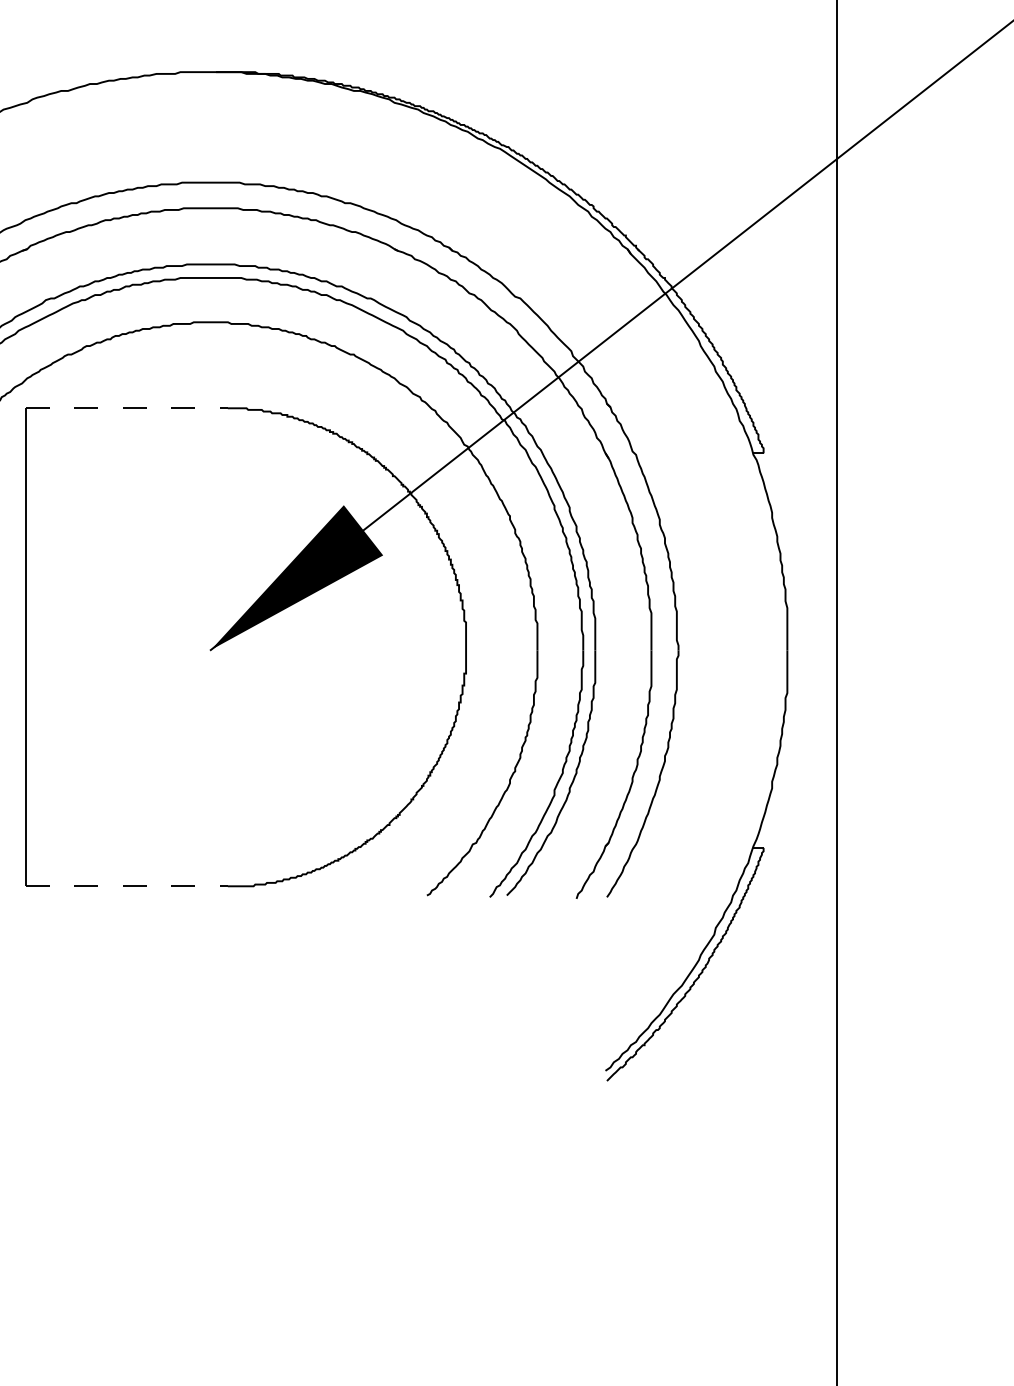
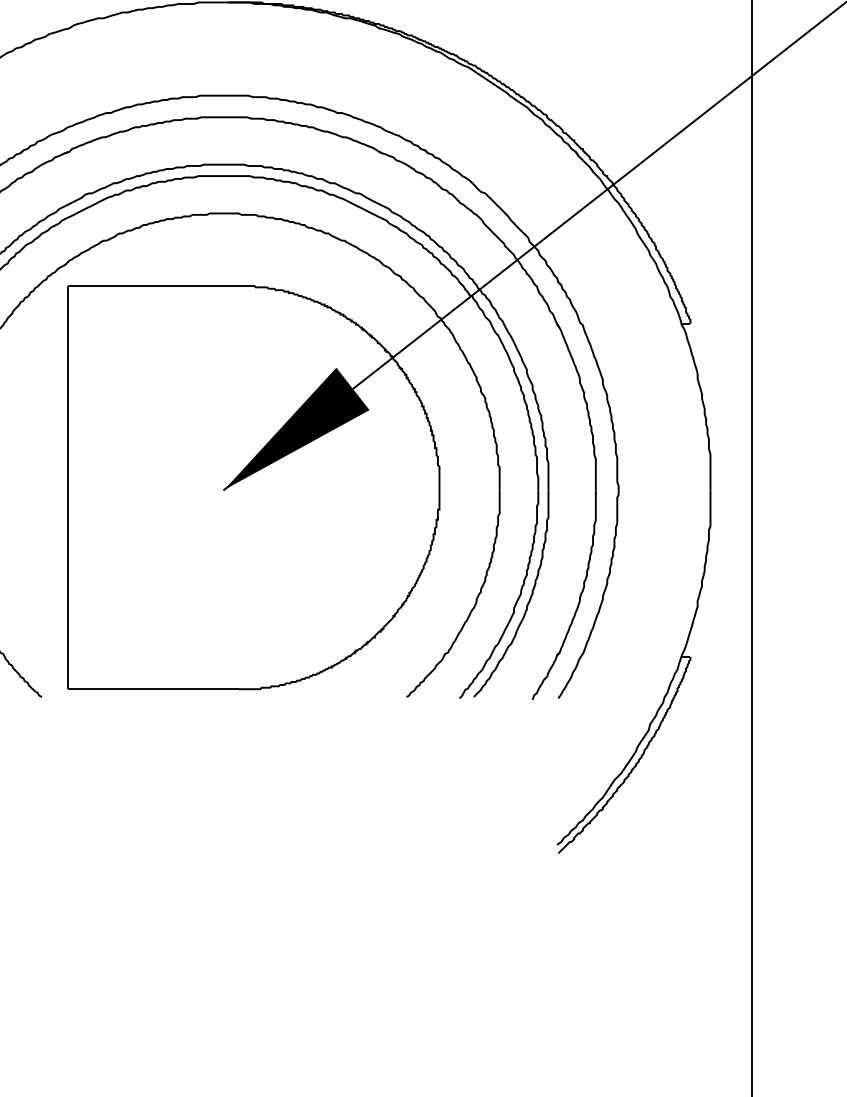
line: (127, 408) -> (153, 286), dashed -> solid
line: (127, 886) -> (153, 689), dashed -> solid

